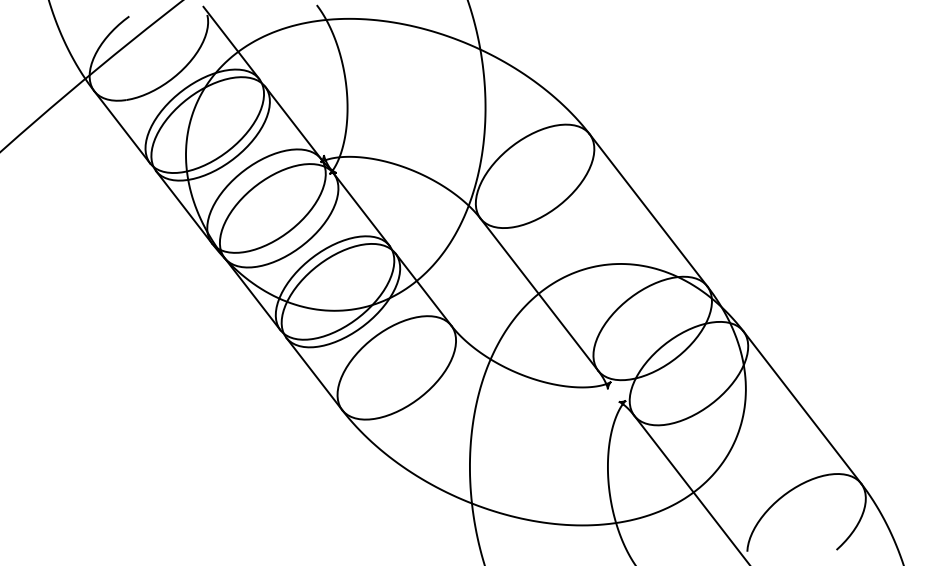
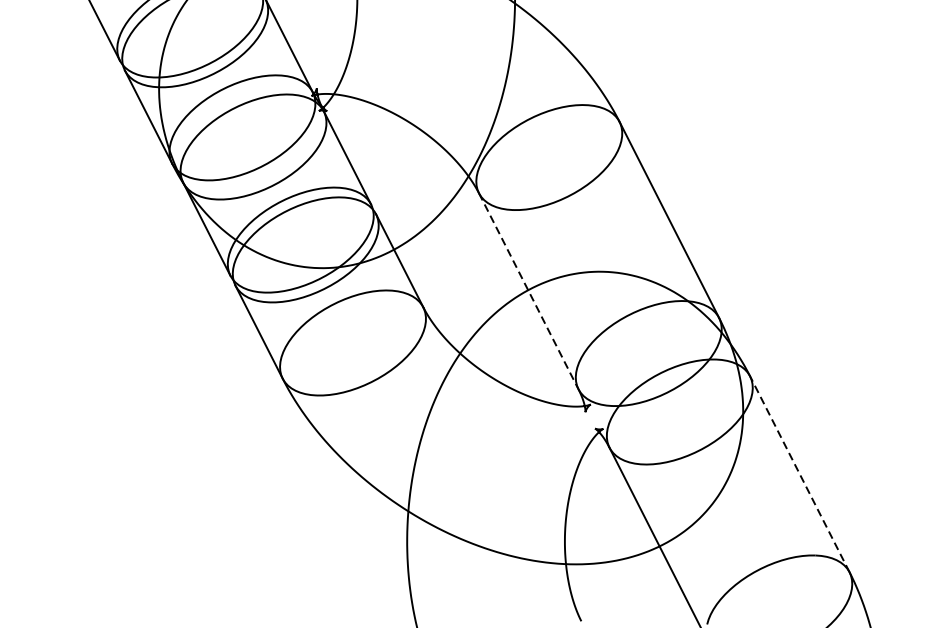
line: (539, 295) -> (528, 292), solid -> dashed
line: (802, 407) -> (800, 474), solid -> dashed

